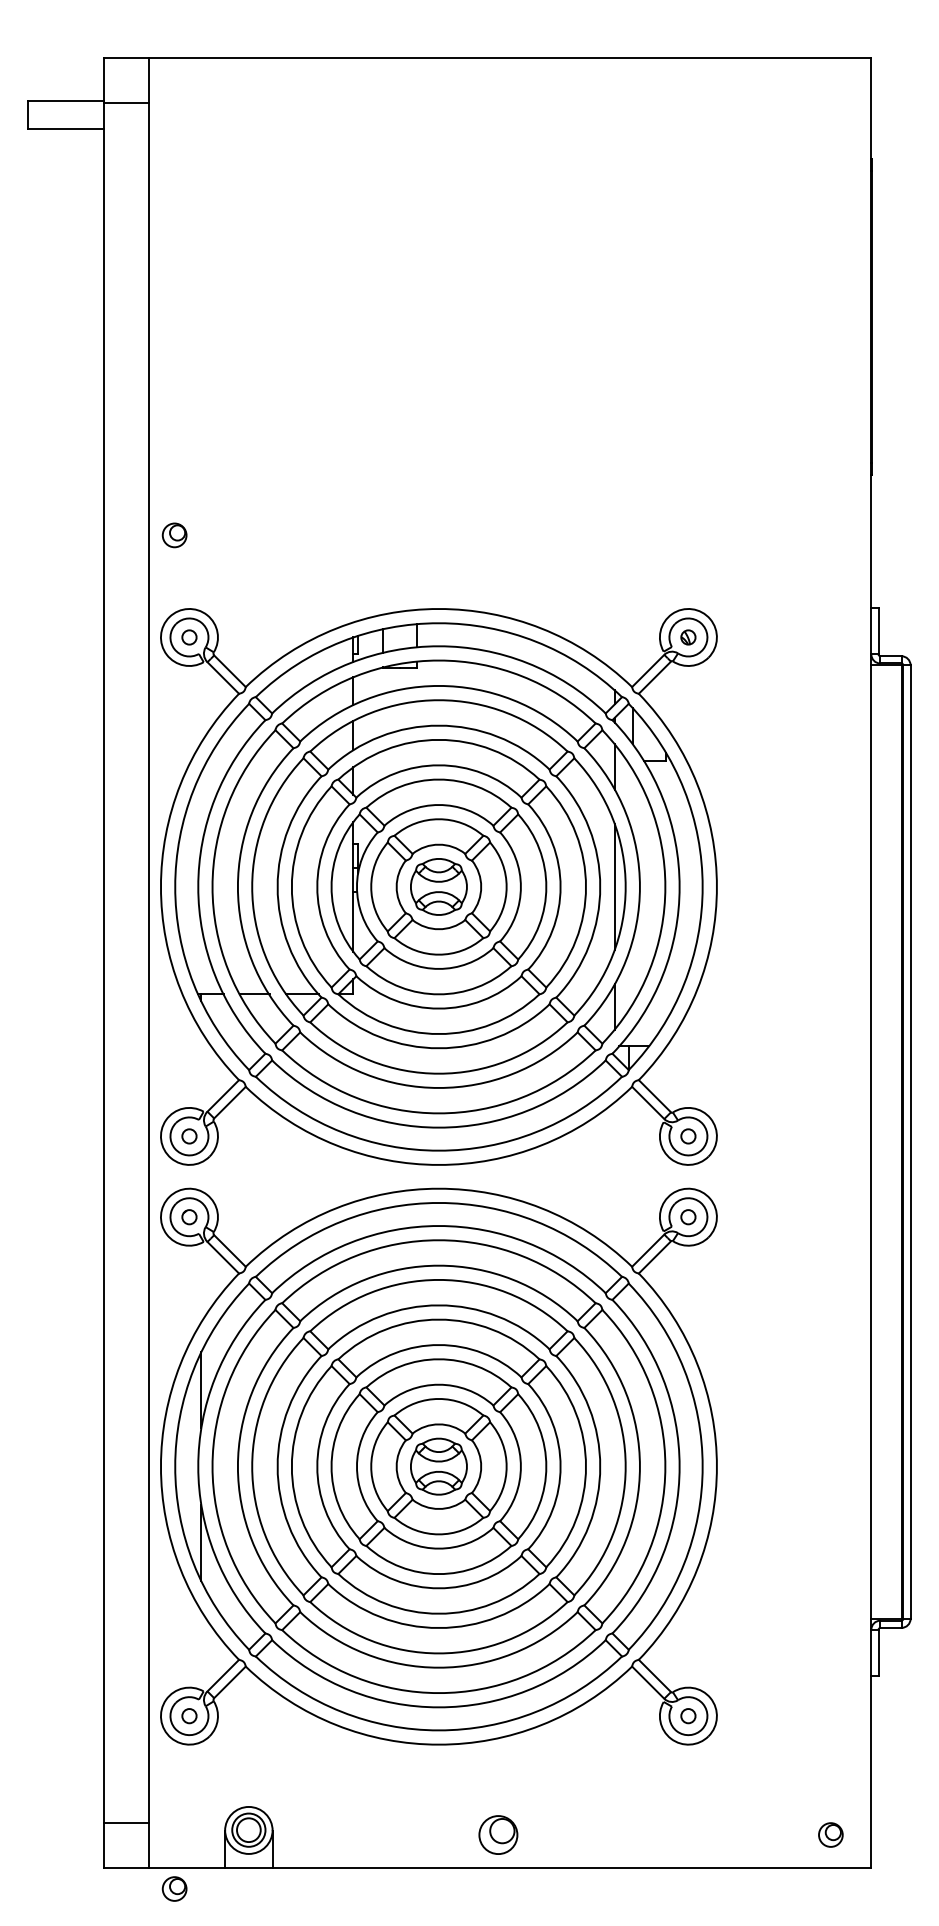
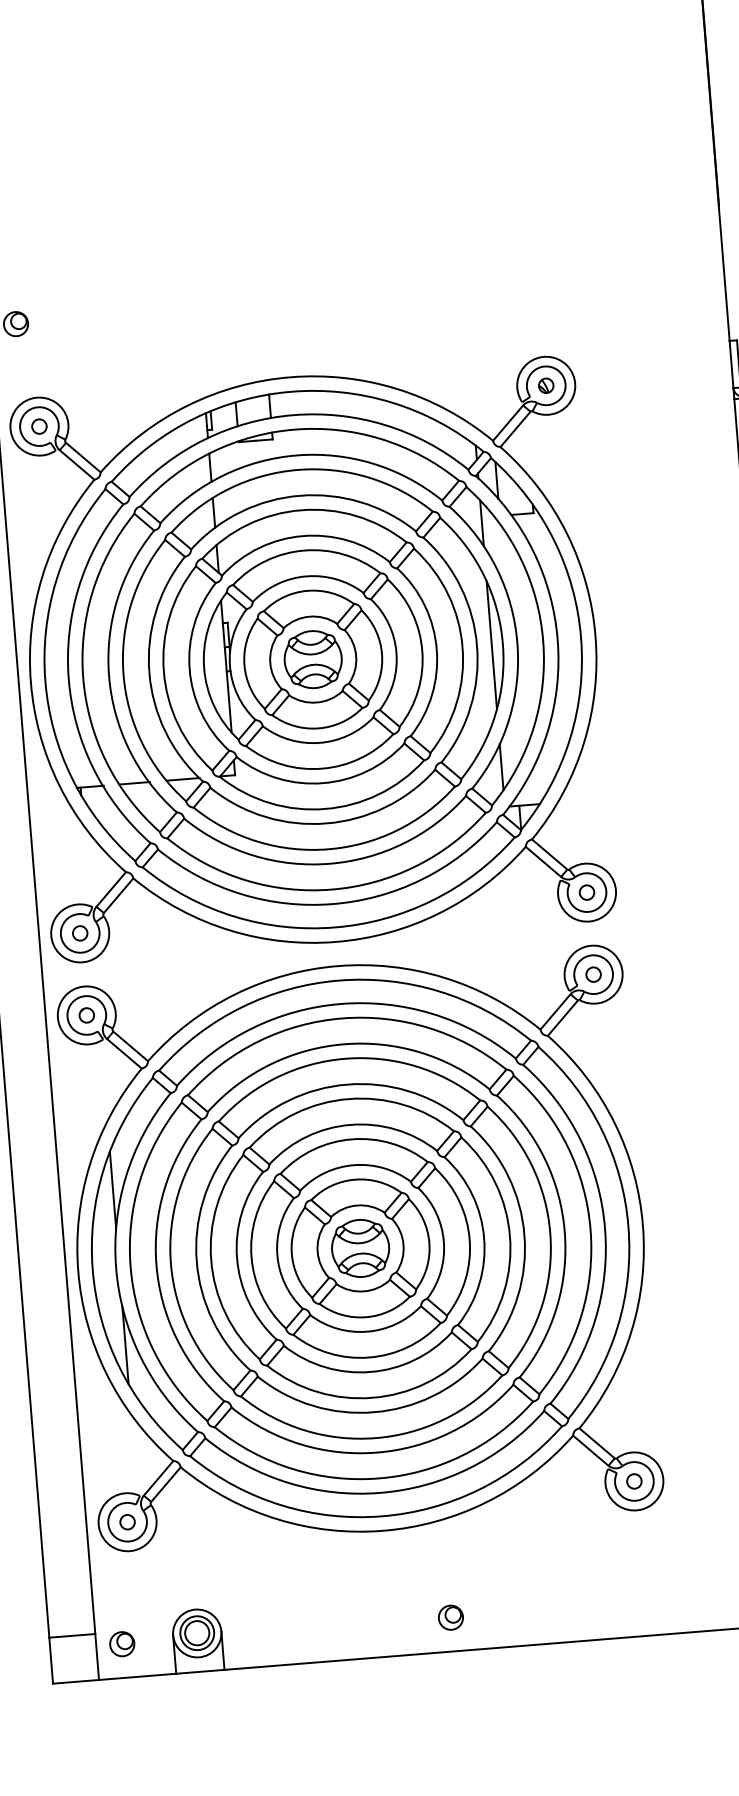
part: (497, 1834) -> (450, 1617), size x0.62
part: (174, 1888) -> (122, 1643), moved

